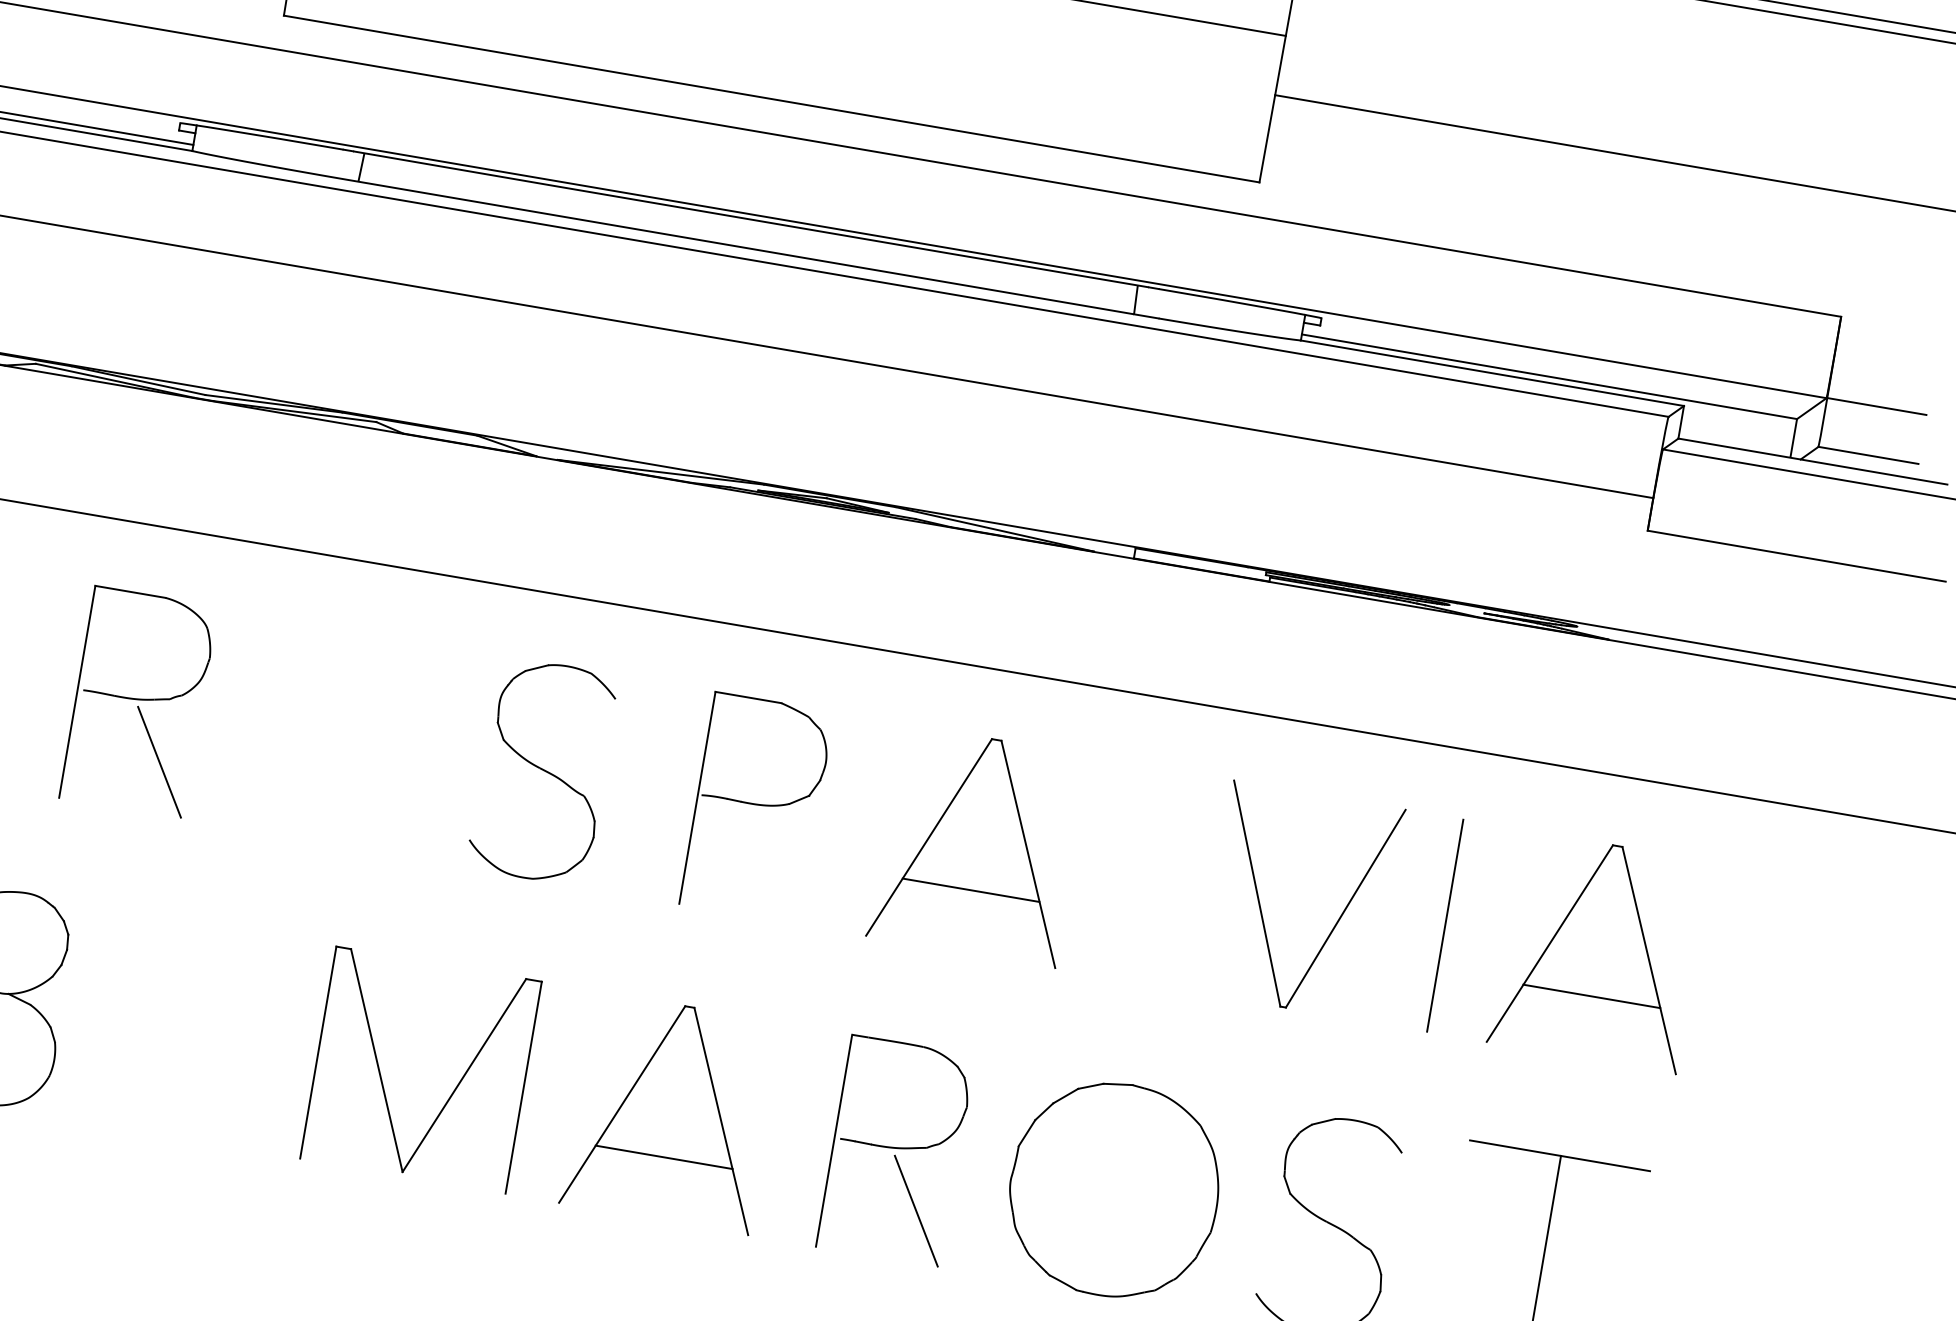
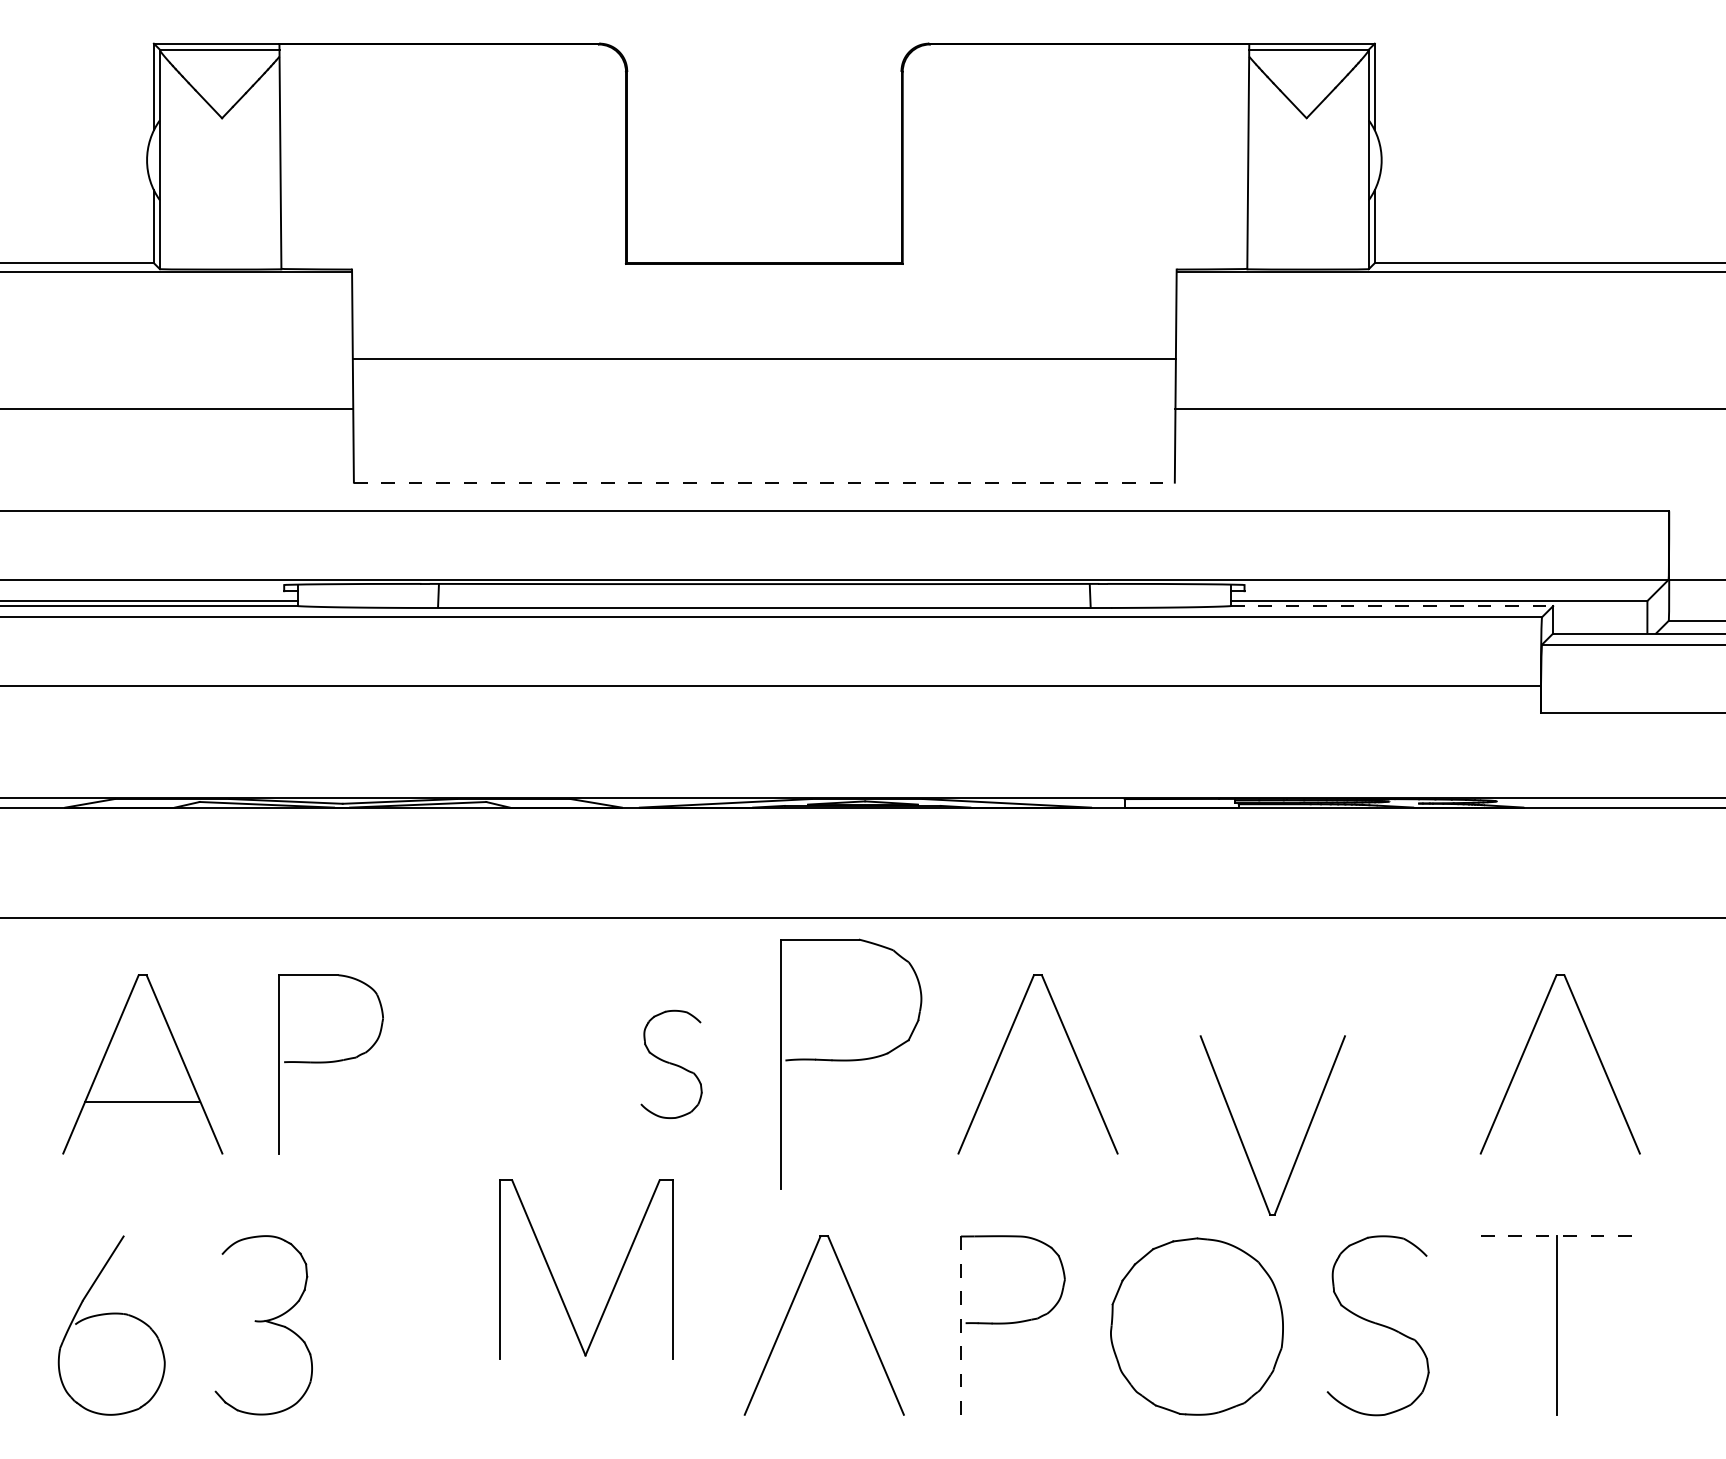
line: (771, 98) -> (764, 482), solid -> dashed
line: (1493, 373) -> (1392, 606), solid -> dashed
line: (159, 762) -> (356, 1110), removed
part: (543, 771) -> (671, 1064), size x0.6
part: (757, 808) -> (851, 1064), size x1.4
line: (970, 889) -> (1037, 1101), removed
part: (1262, 909) -> (1241, 1137), moved
line: (1445, 925) -> (1430, 1064), removed
line: (1590, 995) -> (1559, 1101), removed
part: (453, 1090) -> (615, 1281), moved
line: (833, 1140) -> (960, 1325), solid -> dashed
line: (1559, 1155) -> (1556, 1236), solid -> dashed
line: (663, 1156) -> (823, 1362), removed
line: (915, 1210) -> (1037, 1371), removed

